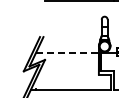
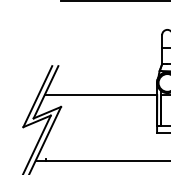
line: (67, 53) -> (101, 95), dashed -> solid

